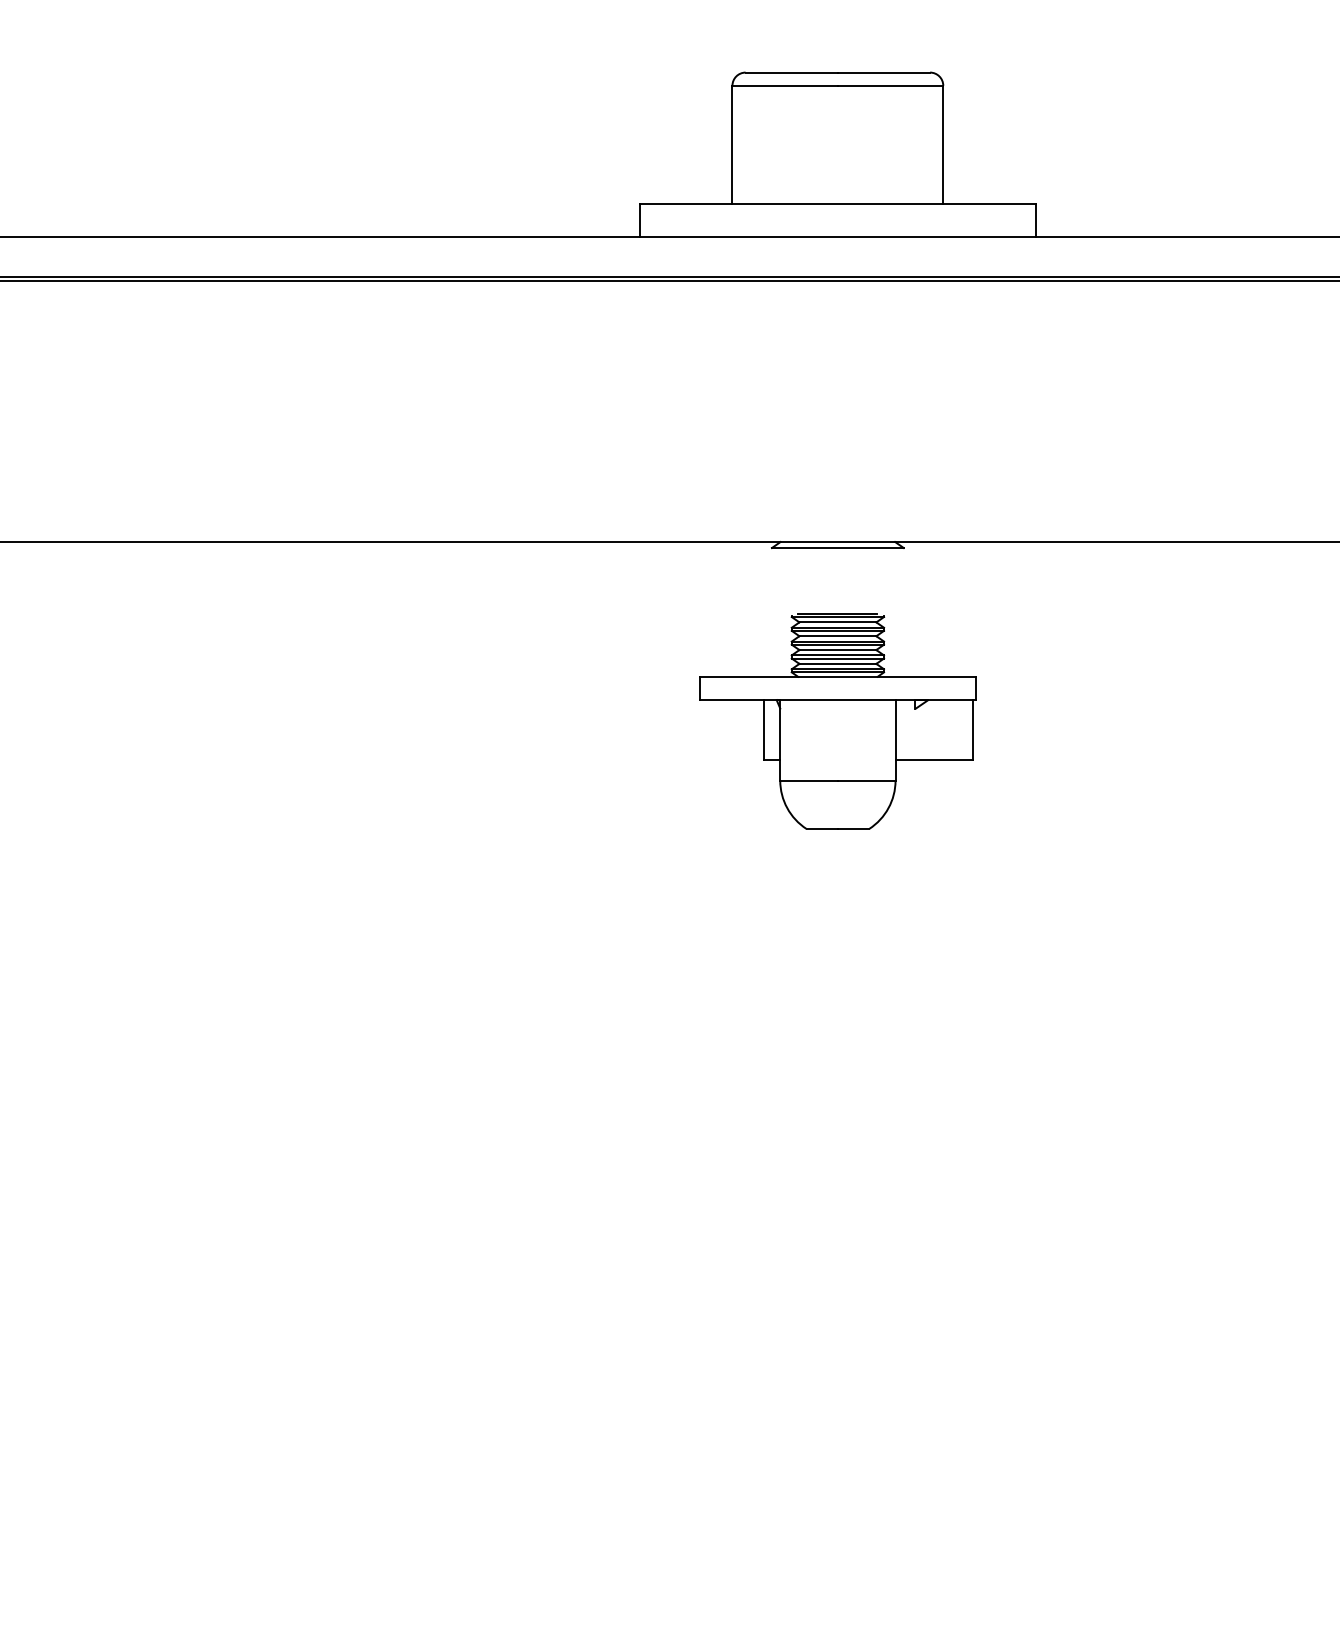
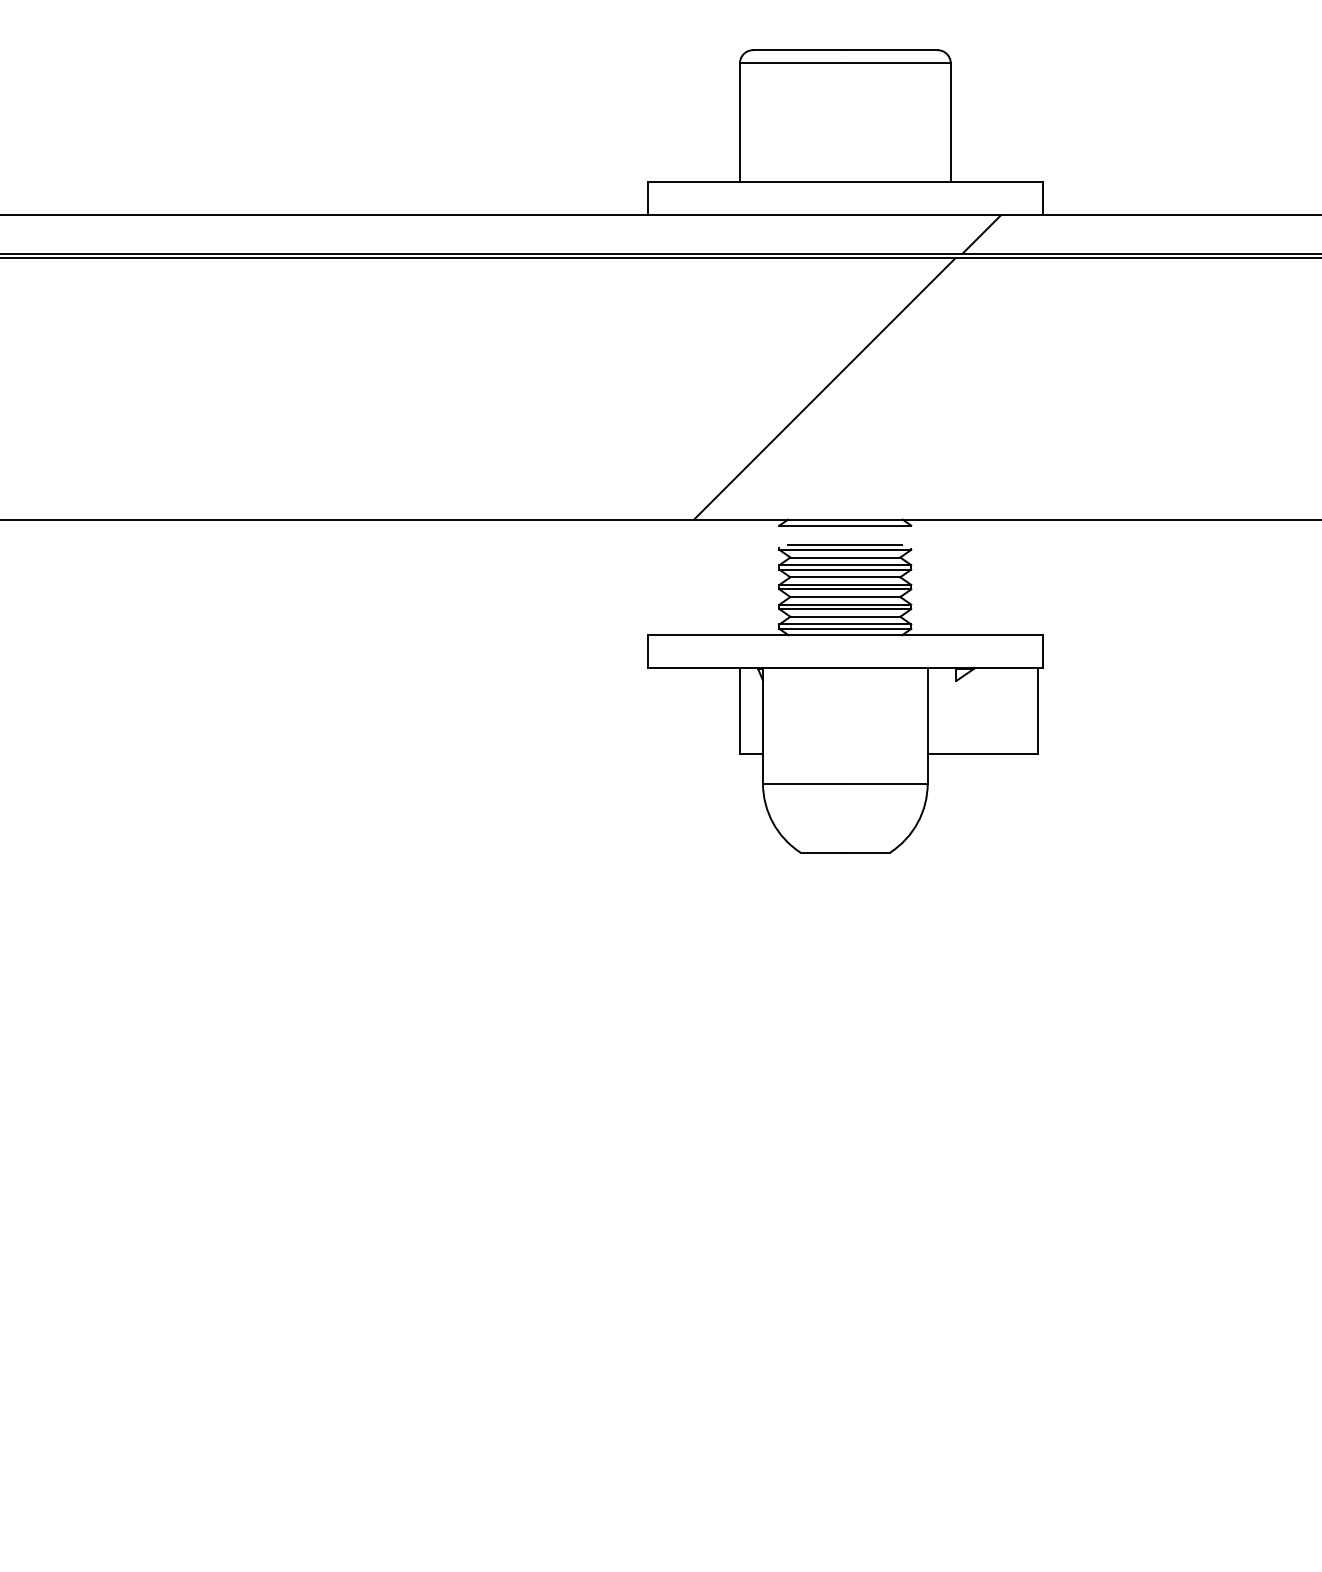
hatch: (973, 256) -> (981, 234), added
hatch: (817, 411) -> (825, 389), added
part: (837, 721) -> (845, 699), size x1.43

